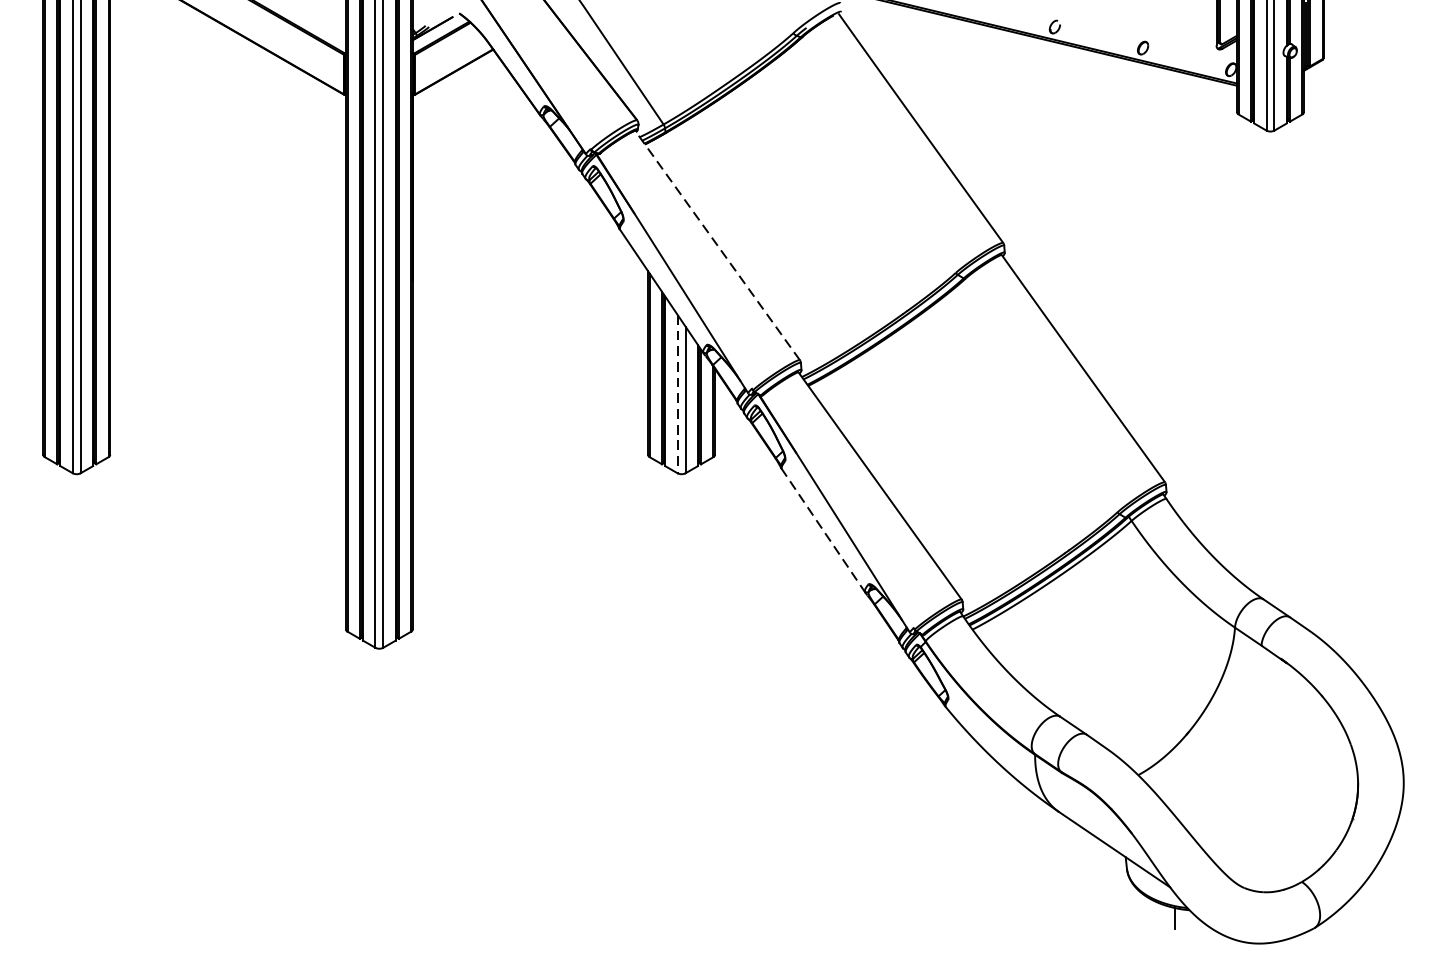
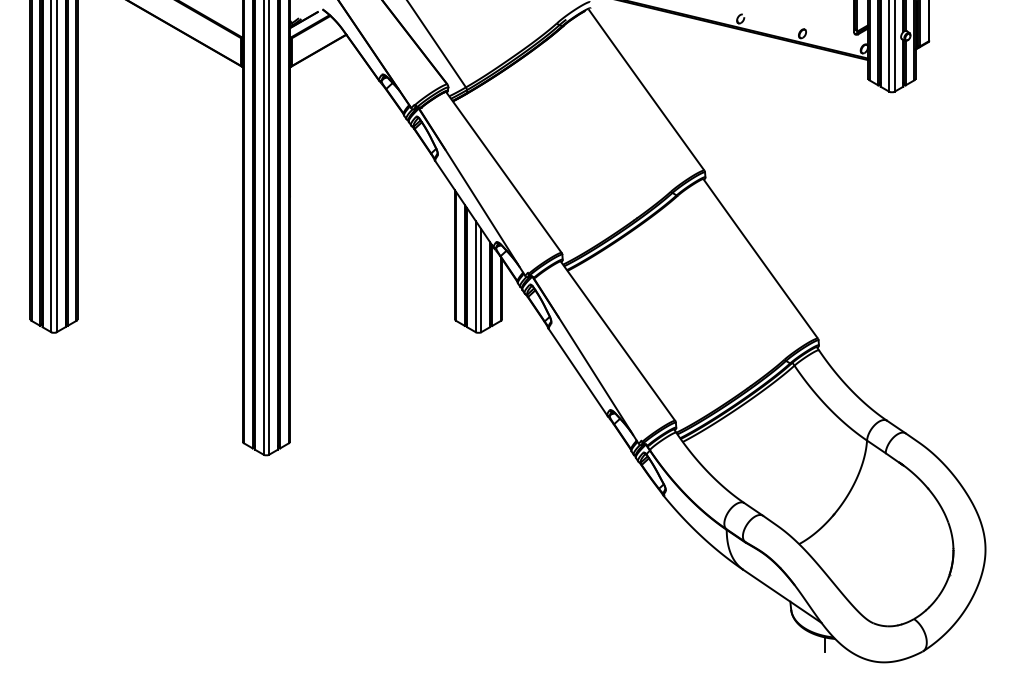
line: (717, 244) -> (503, 171), dashed -> solid
line: (677, 393) -> (475, 276), dashed -> solid
line: (823, 530) -> (578, 372), dashed -> solid

